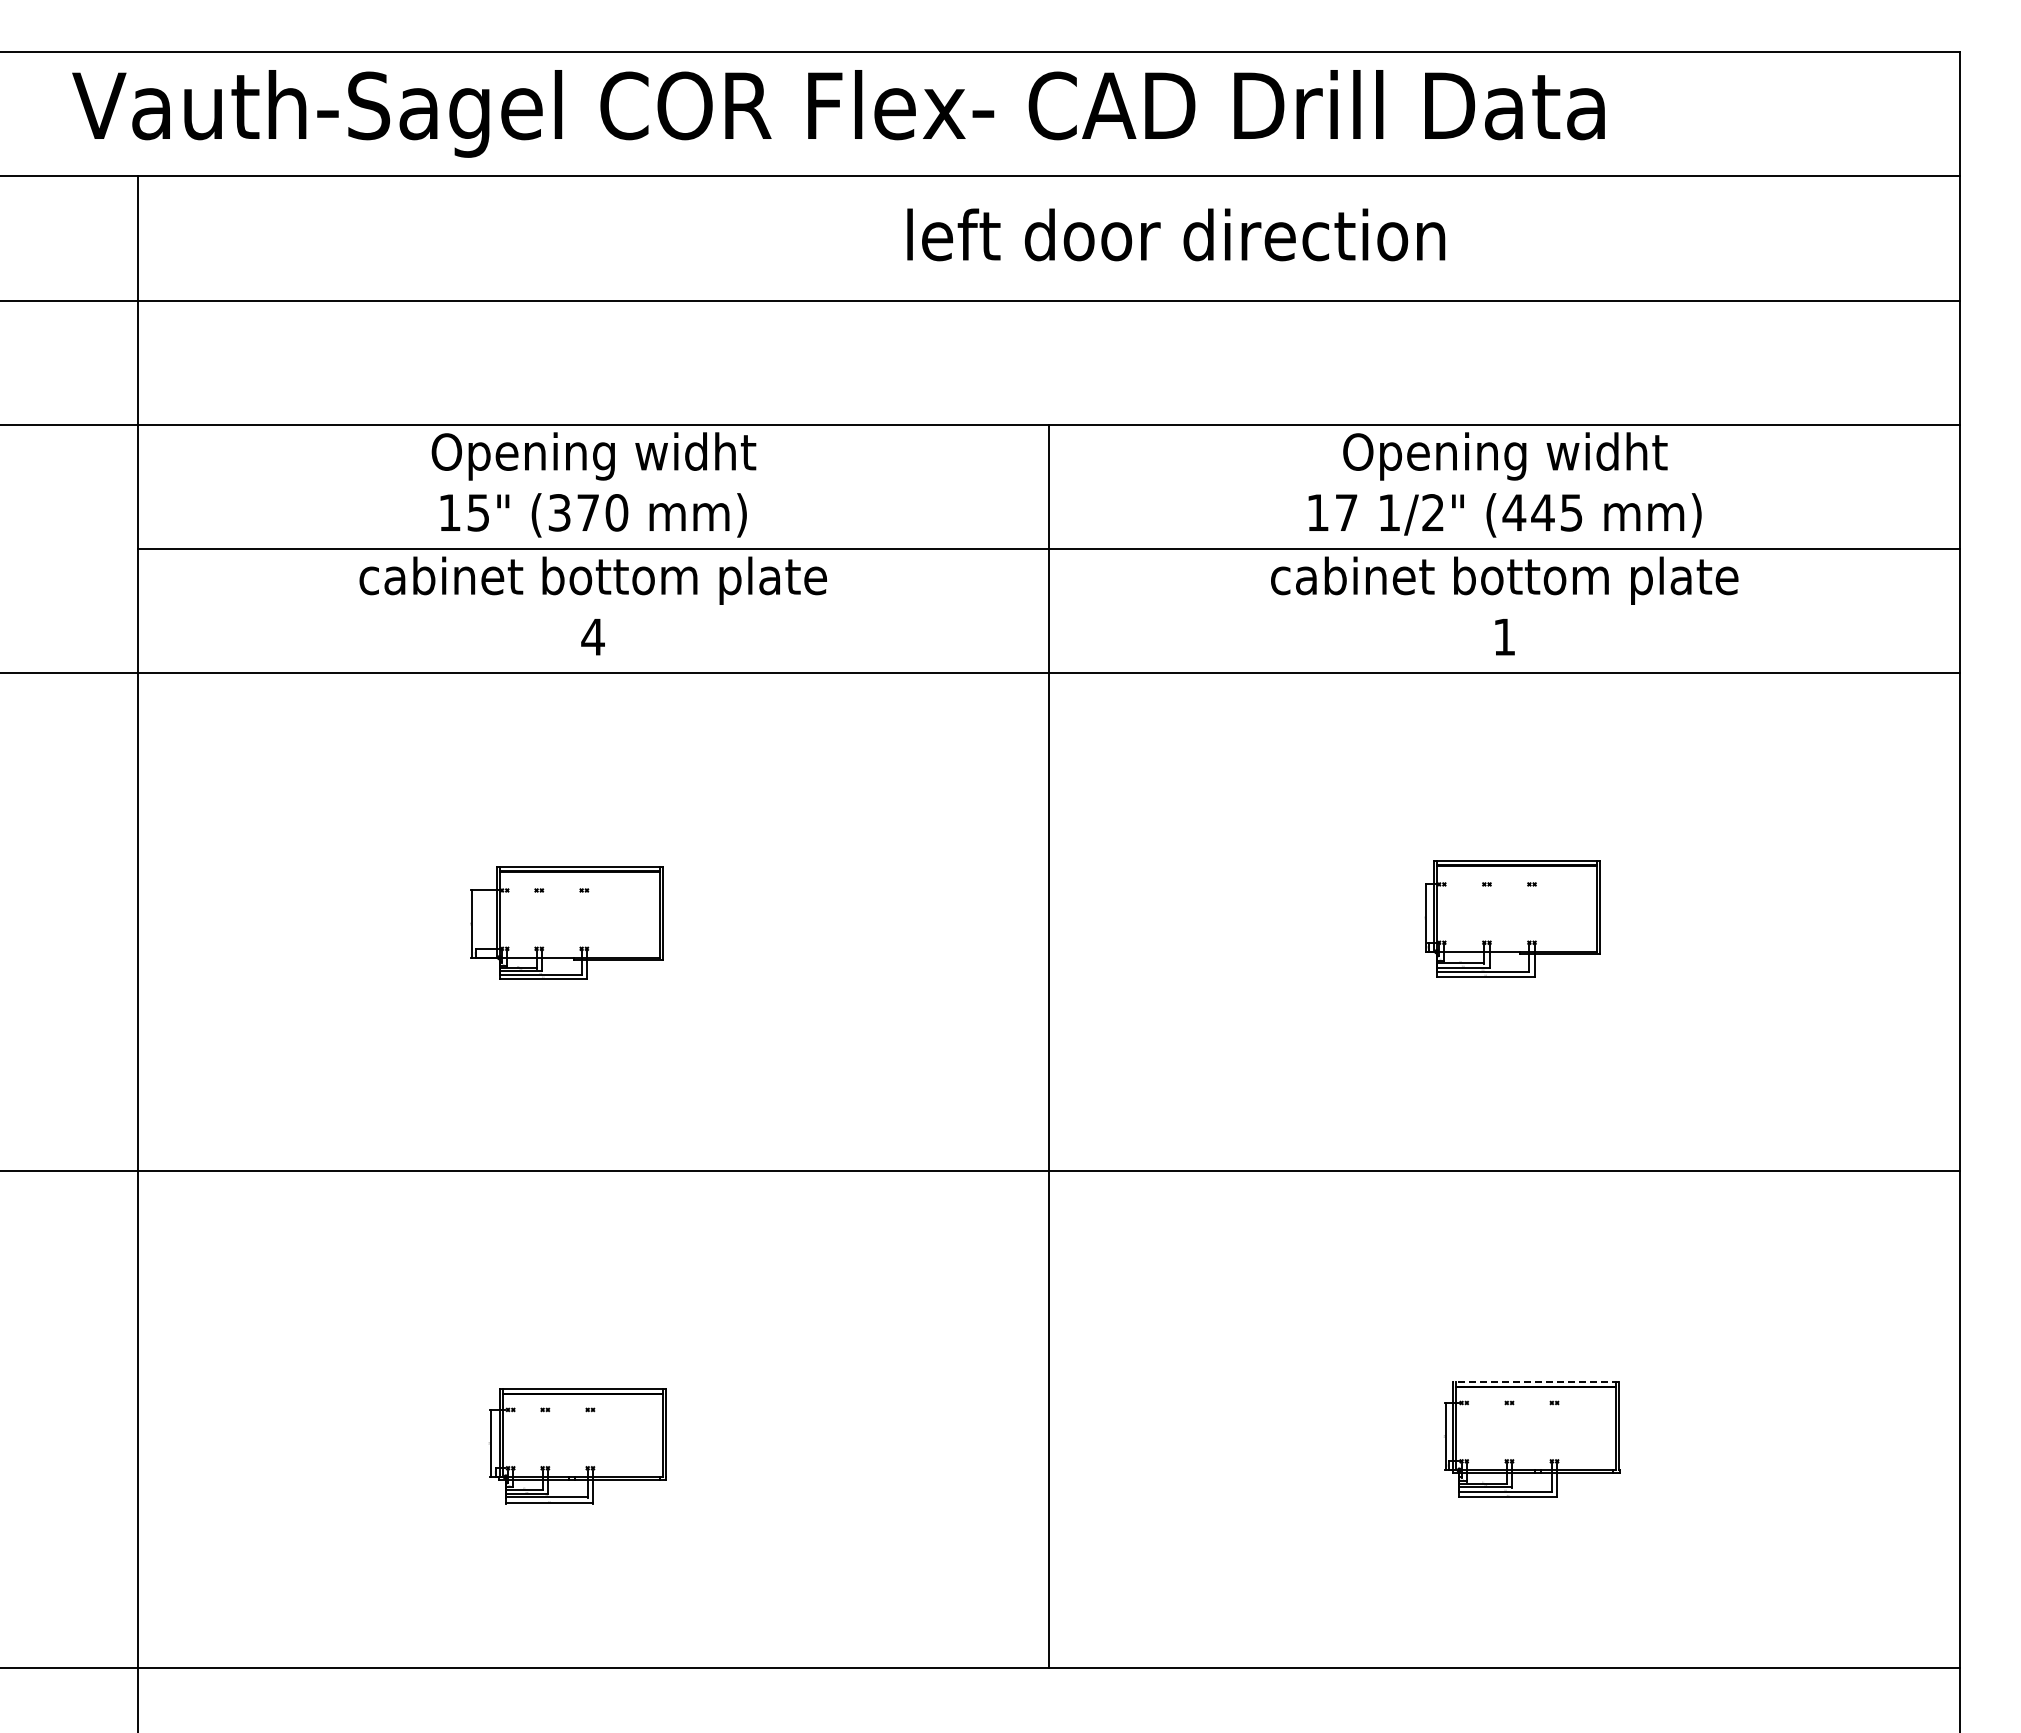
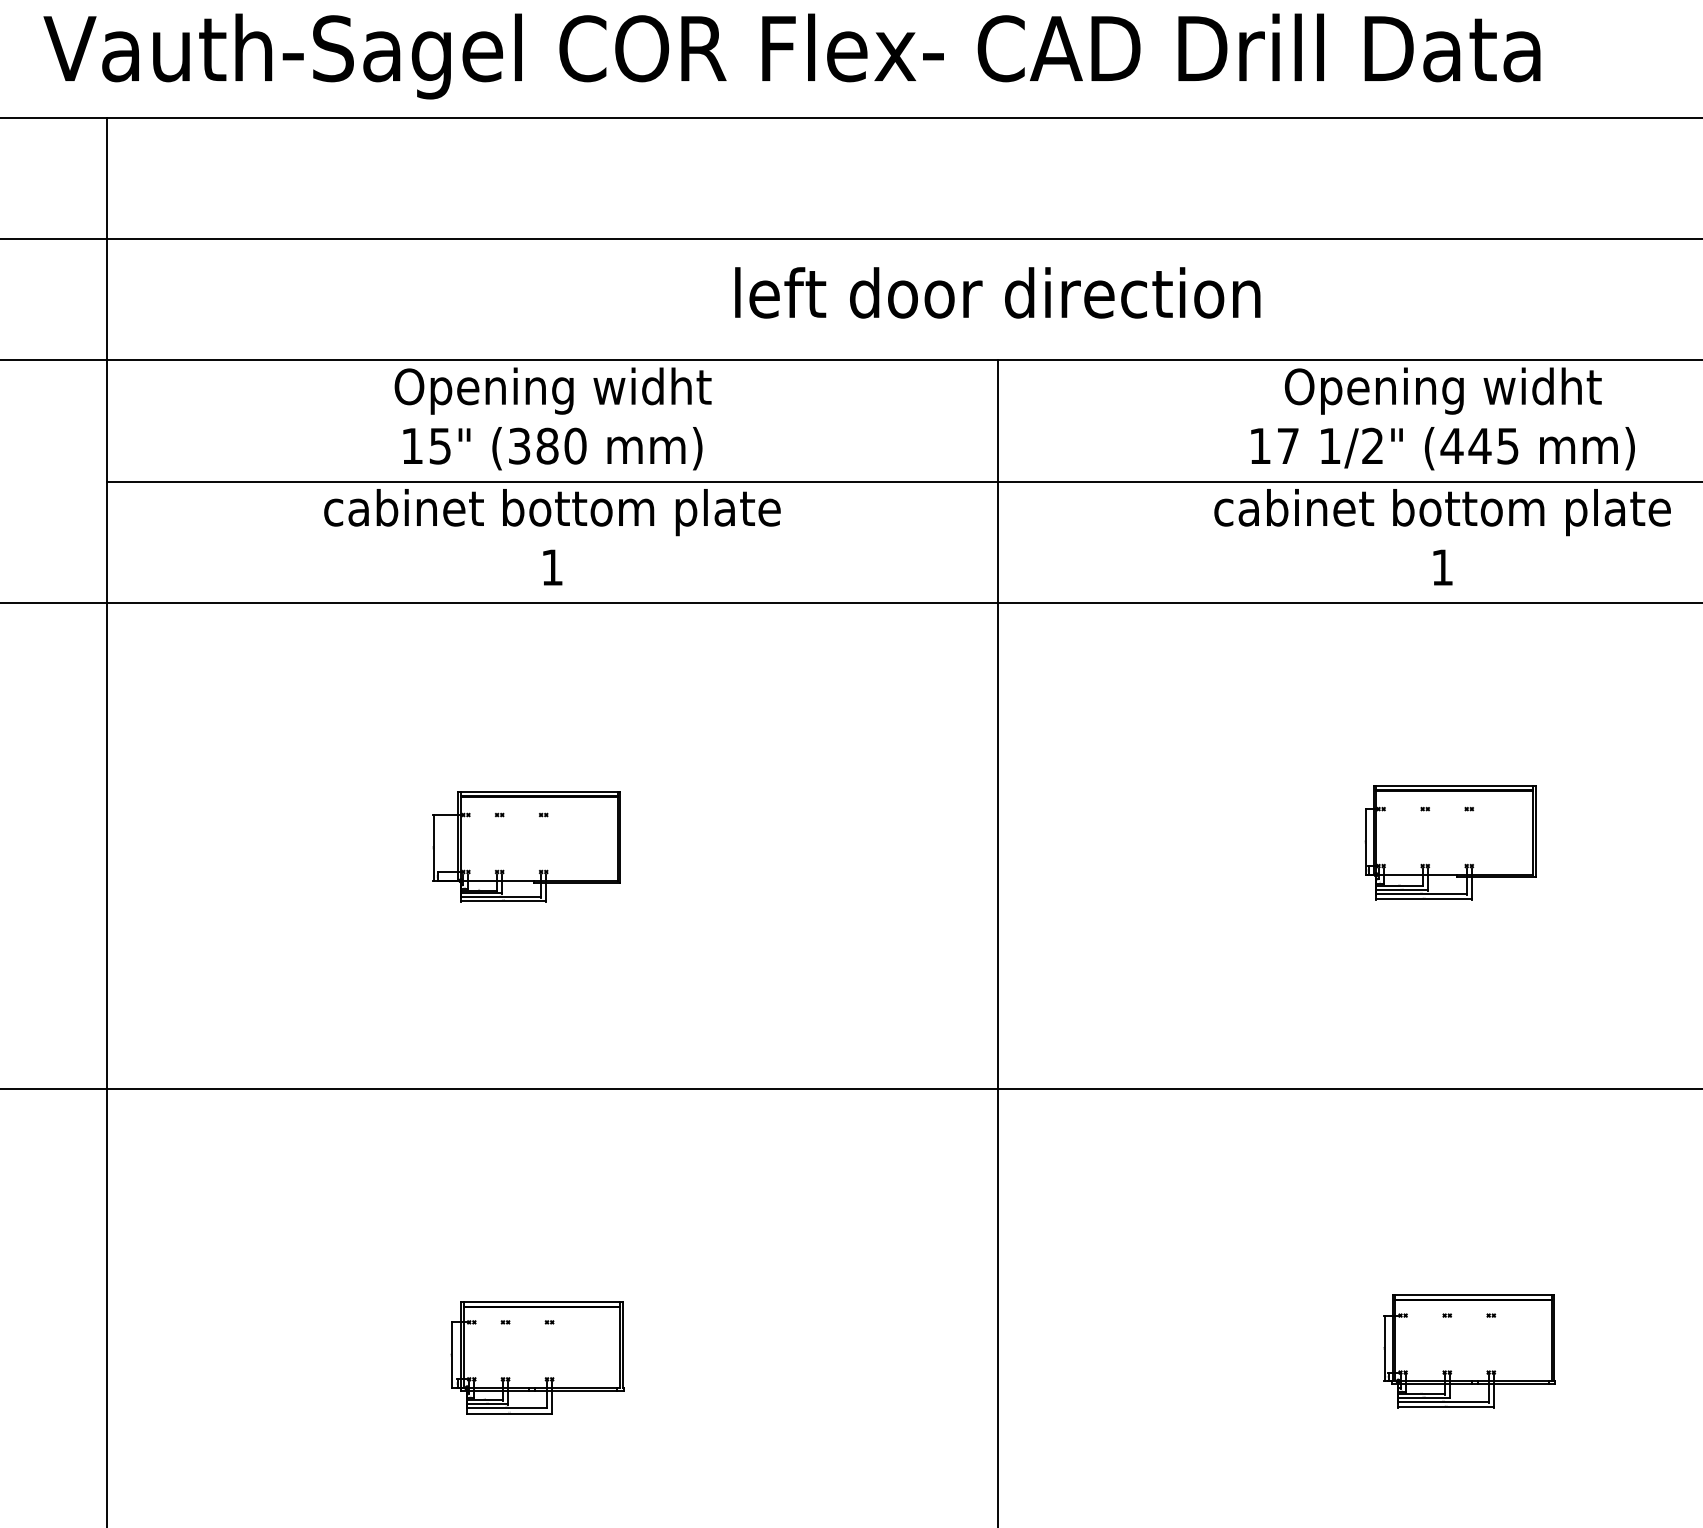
text: (1176, 234) -> (998, 292), moved
text: (588, 512) -> (547, 445), (370 -> (380
text: (592, 636) -> (551, 566), 4 -> 1
line: (1536, 1382) -> (1473, 1295), dashed -> solid

